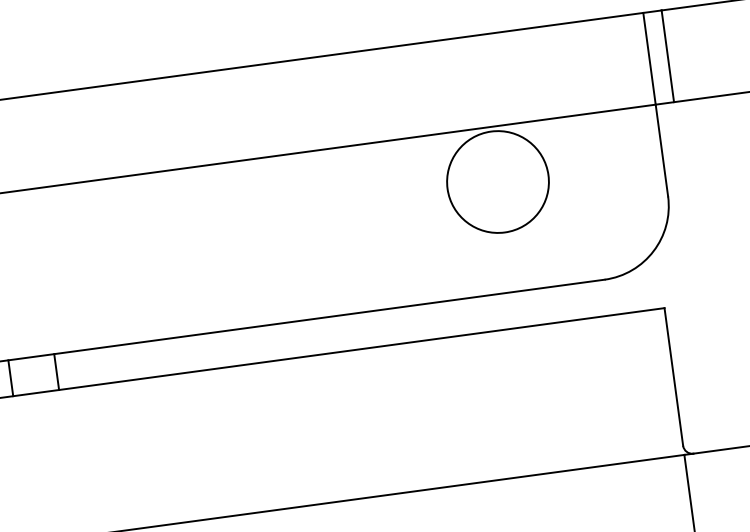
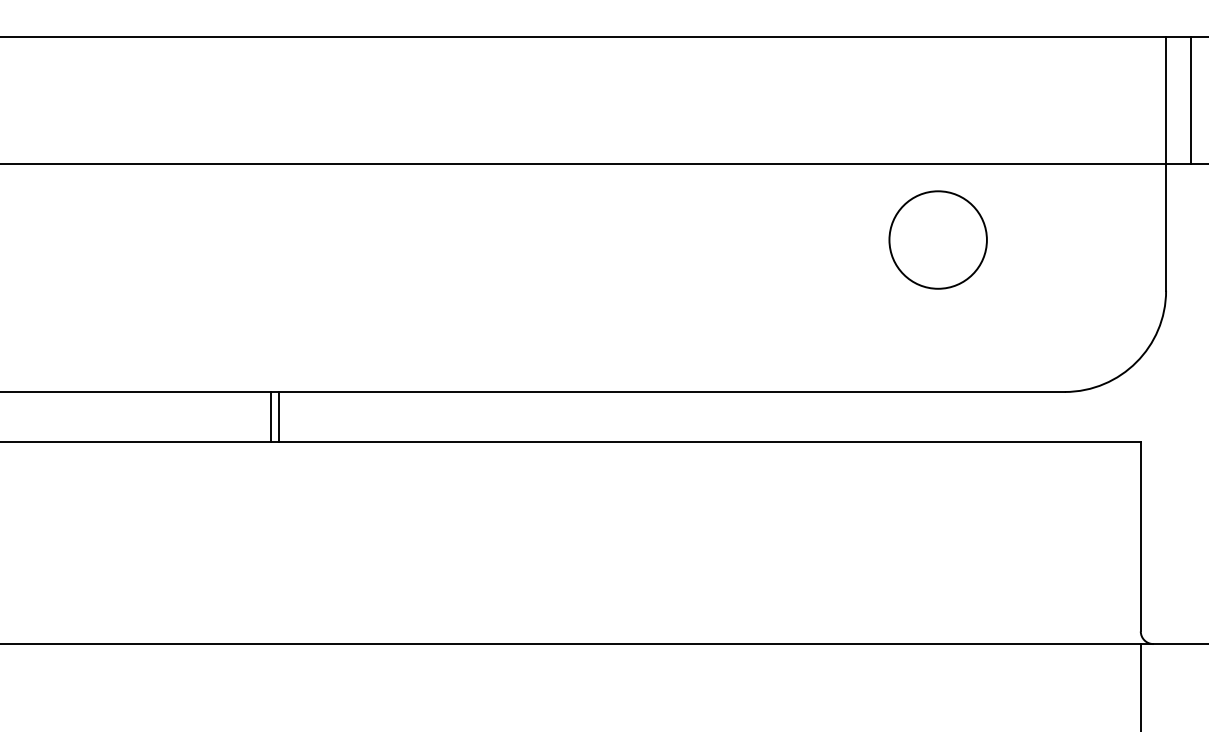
circle: (497, 181) -> (937, 239), size x0.7
line: (56, 371) -> (271, 416), moved
line: (10, 378) -> (278, 416), moved

